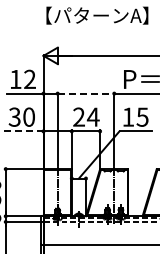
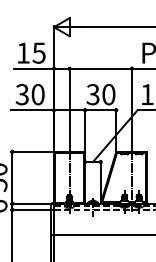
text: (29, 79) -> (38, 53), 12 -> 15
line: (86, 93) -> (101, 68), dashed -> solid
text: (86, 116) -> (101, 93), 24 -> 30
line: (23, 131) -> (31, 110), dashed -> solid

